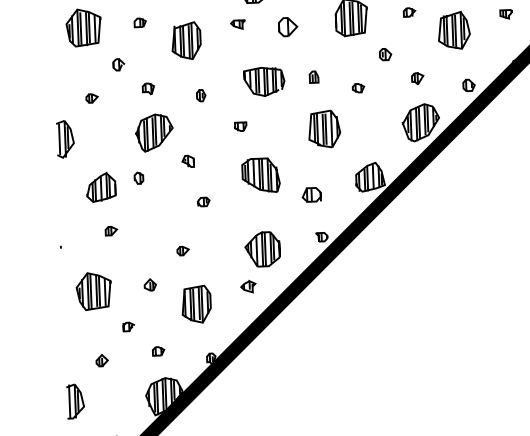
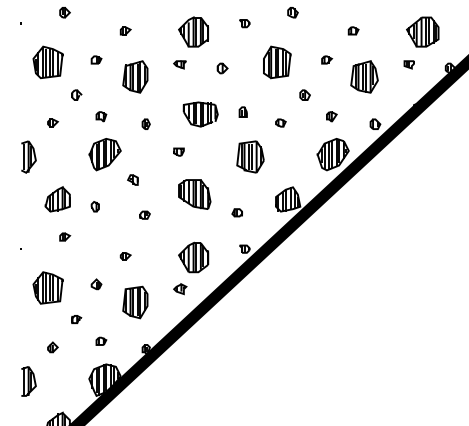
part: (287, 27) -> (222, 68), size x0.62
part: (137, 177) -> (94, 206), moved
part: (310, 194) -> (236, 212), size x0.62

